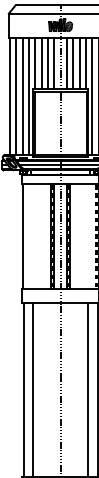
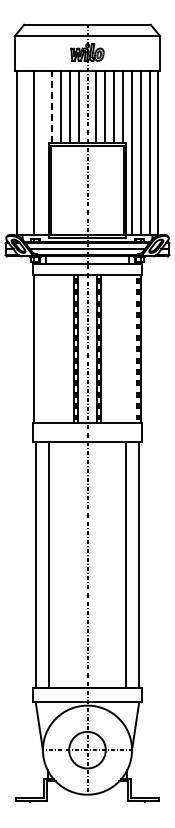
line: (35, 63) -> (52, 106), solid -> dashed
line: (16, 96) -> (25, 152), removed
line: (29, 96) -> (43, 152), removed

